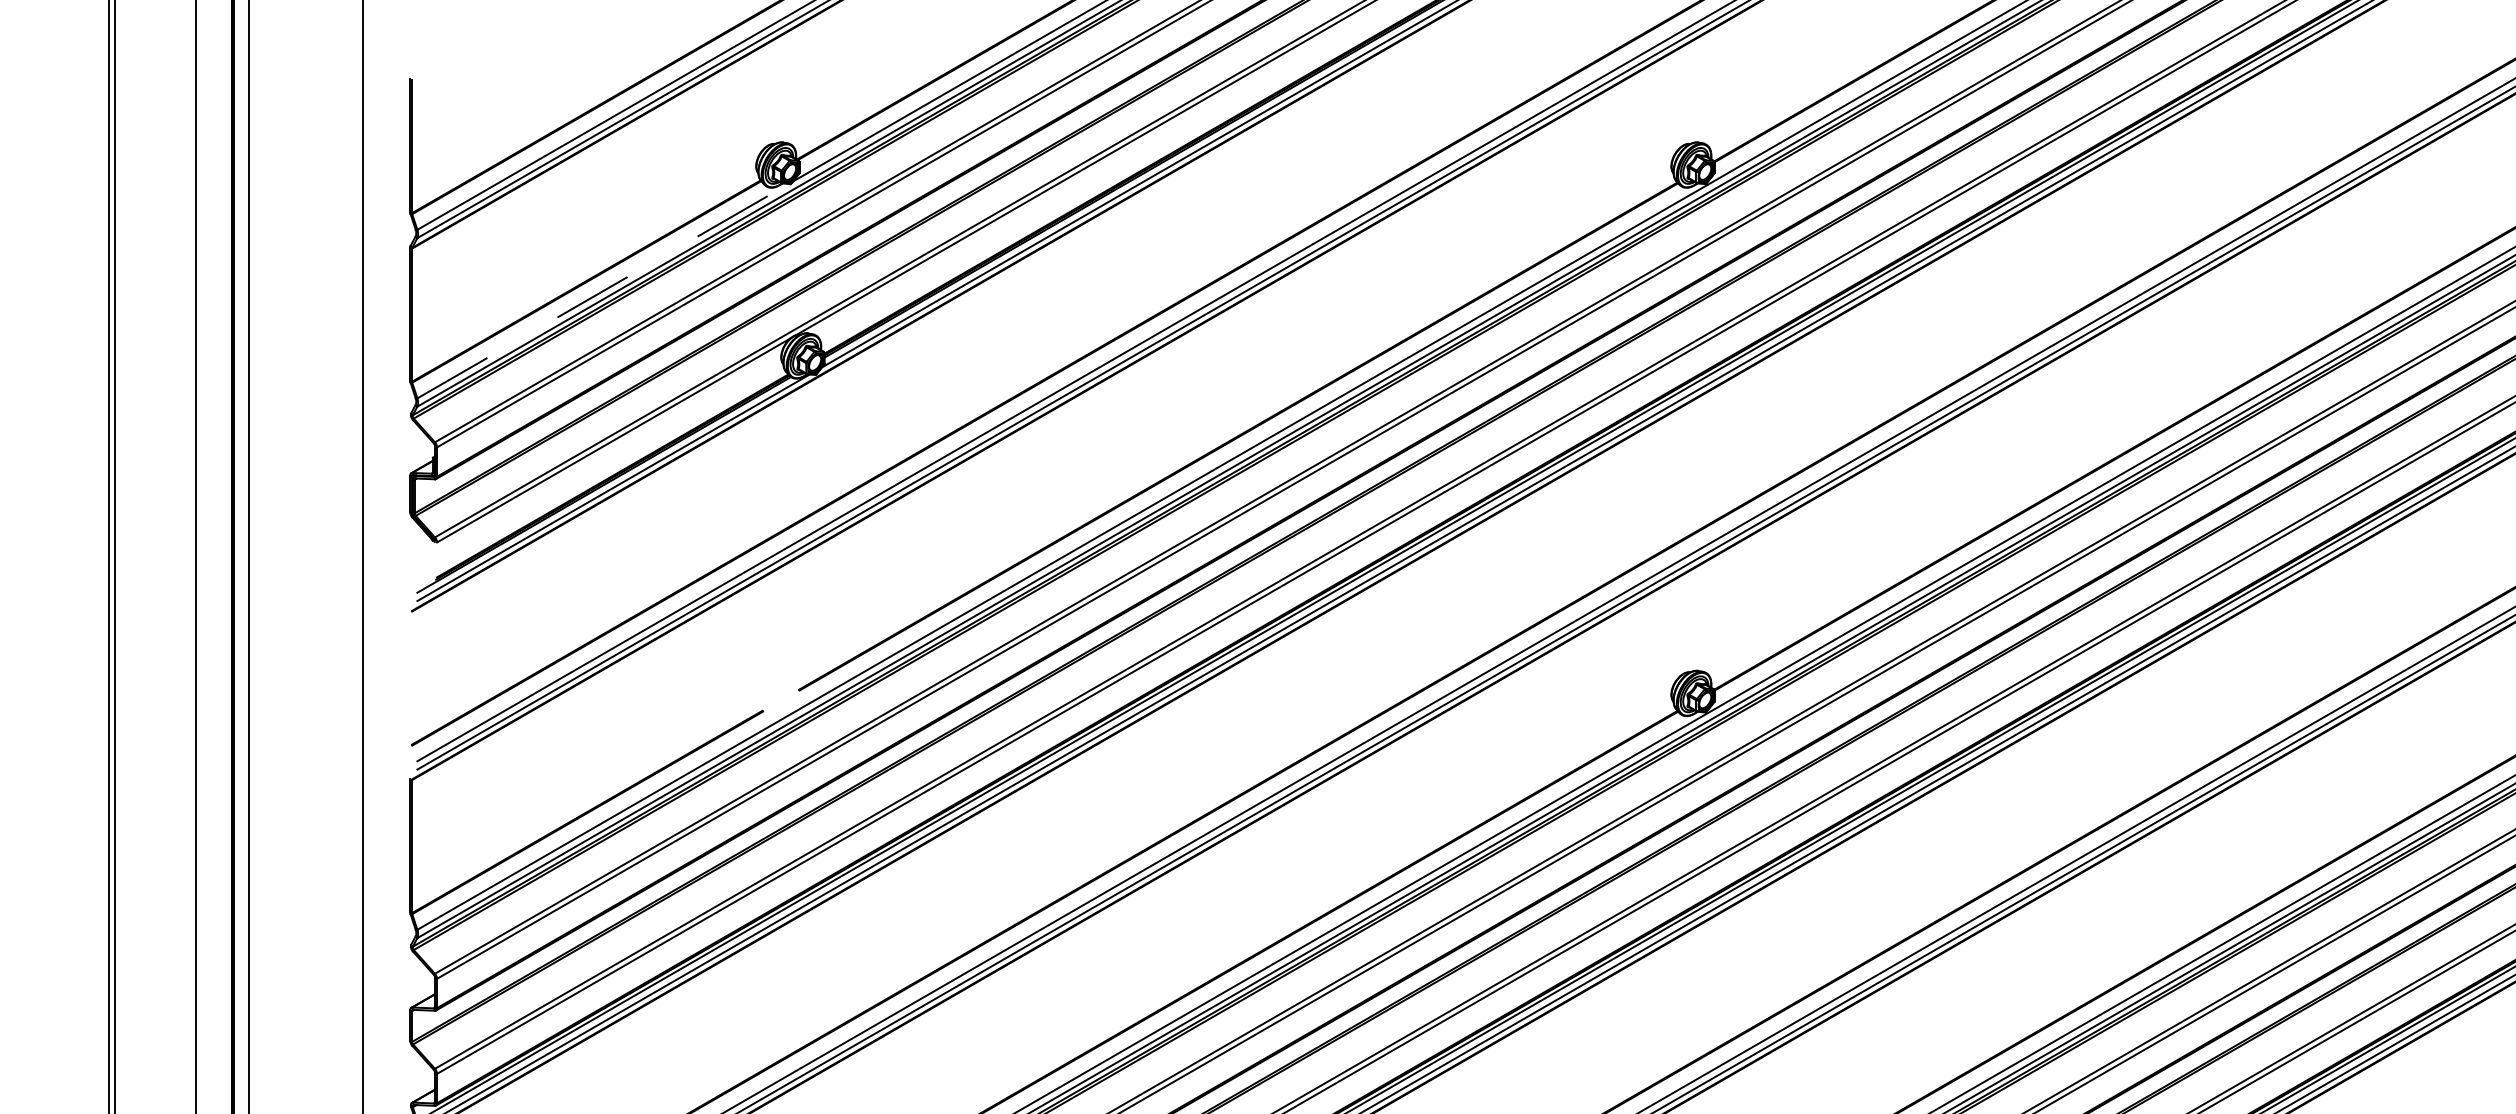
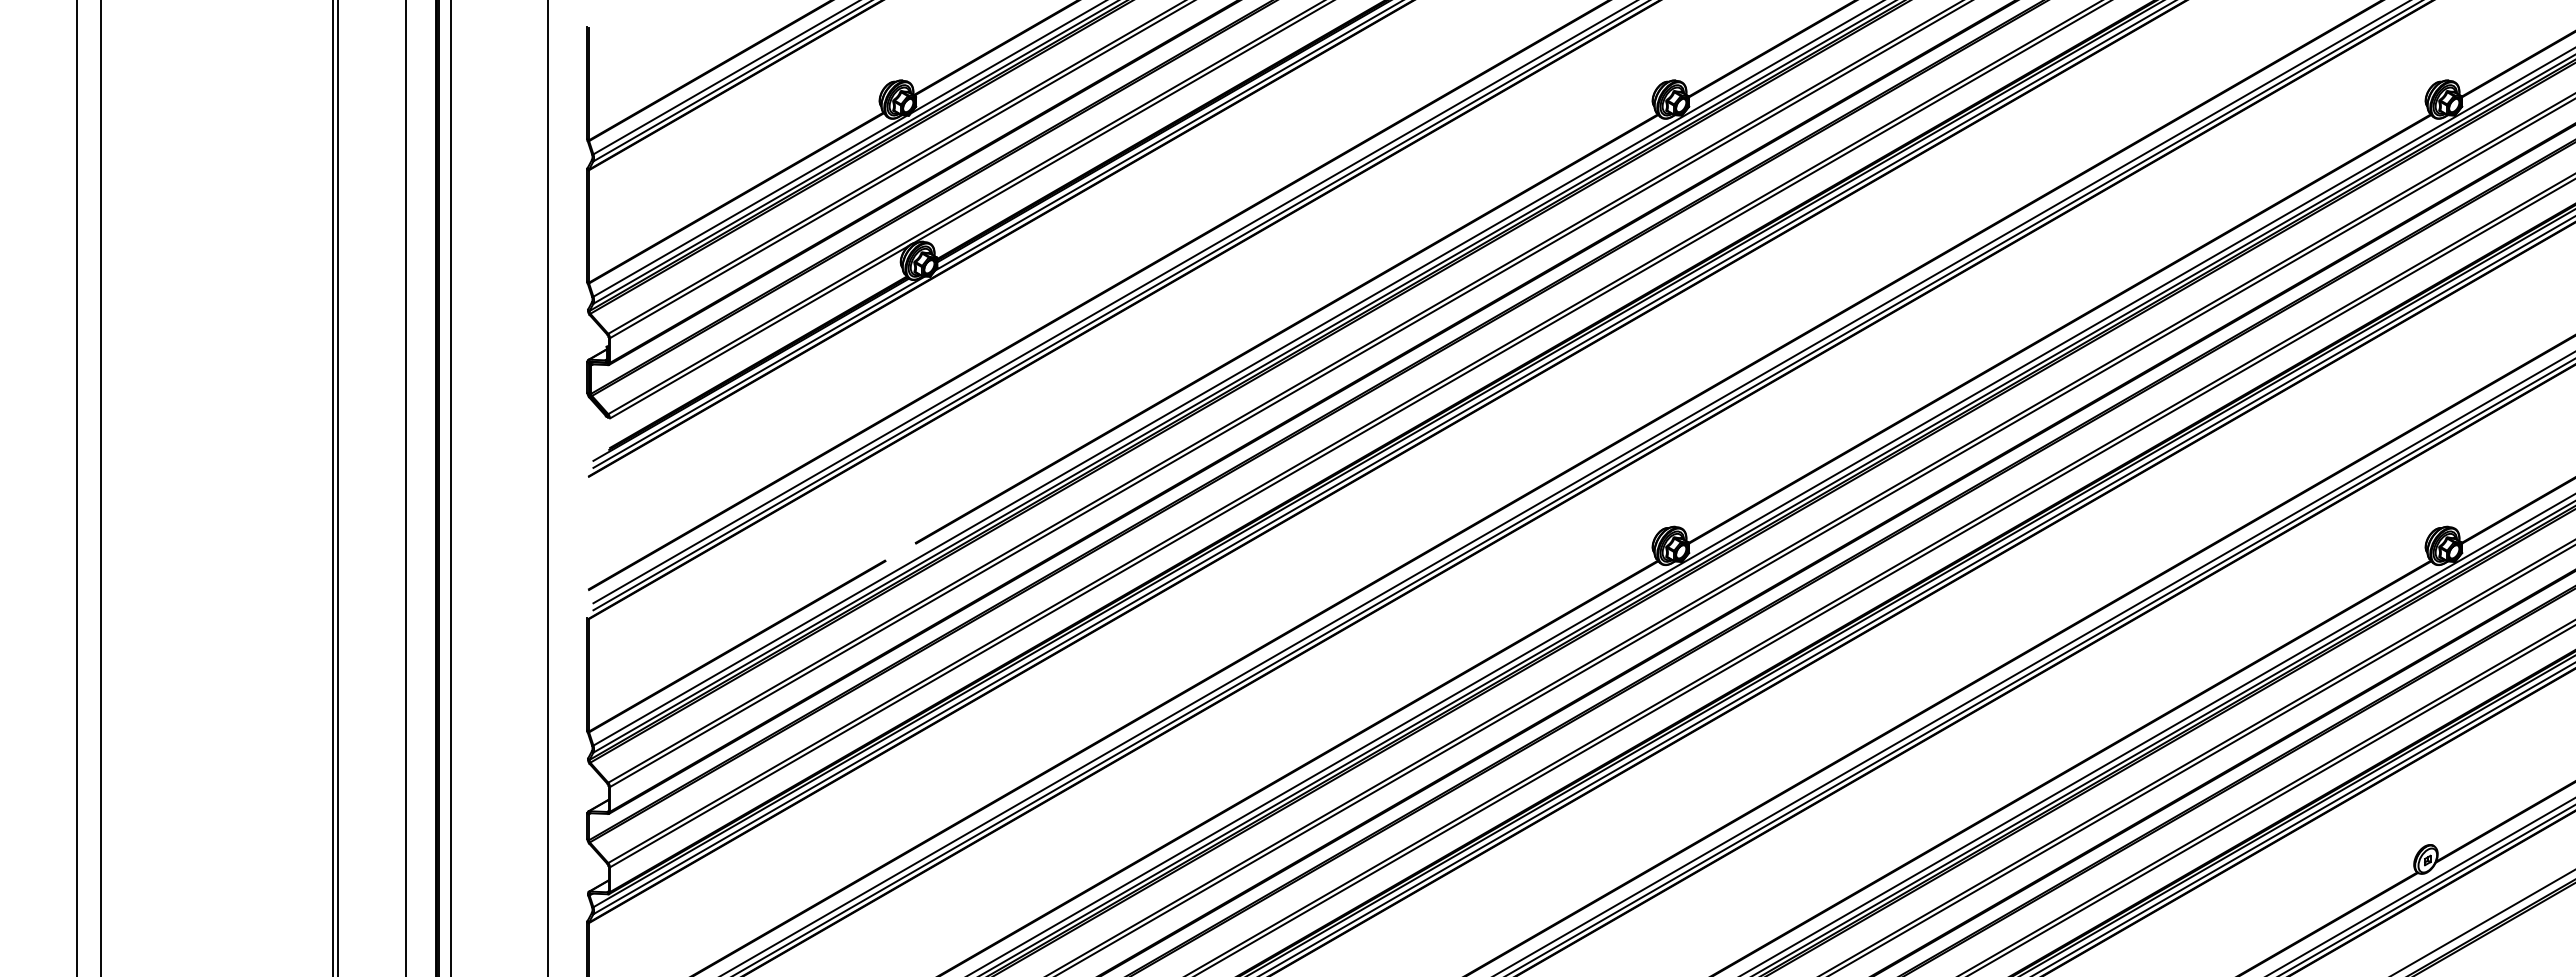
line: (603, 290) -> (750, 205), dashed -> solid

